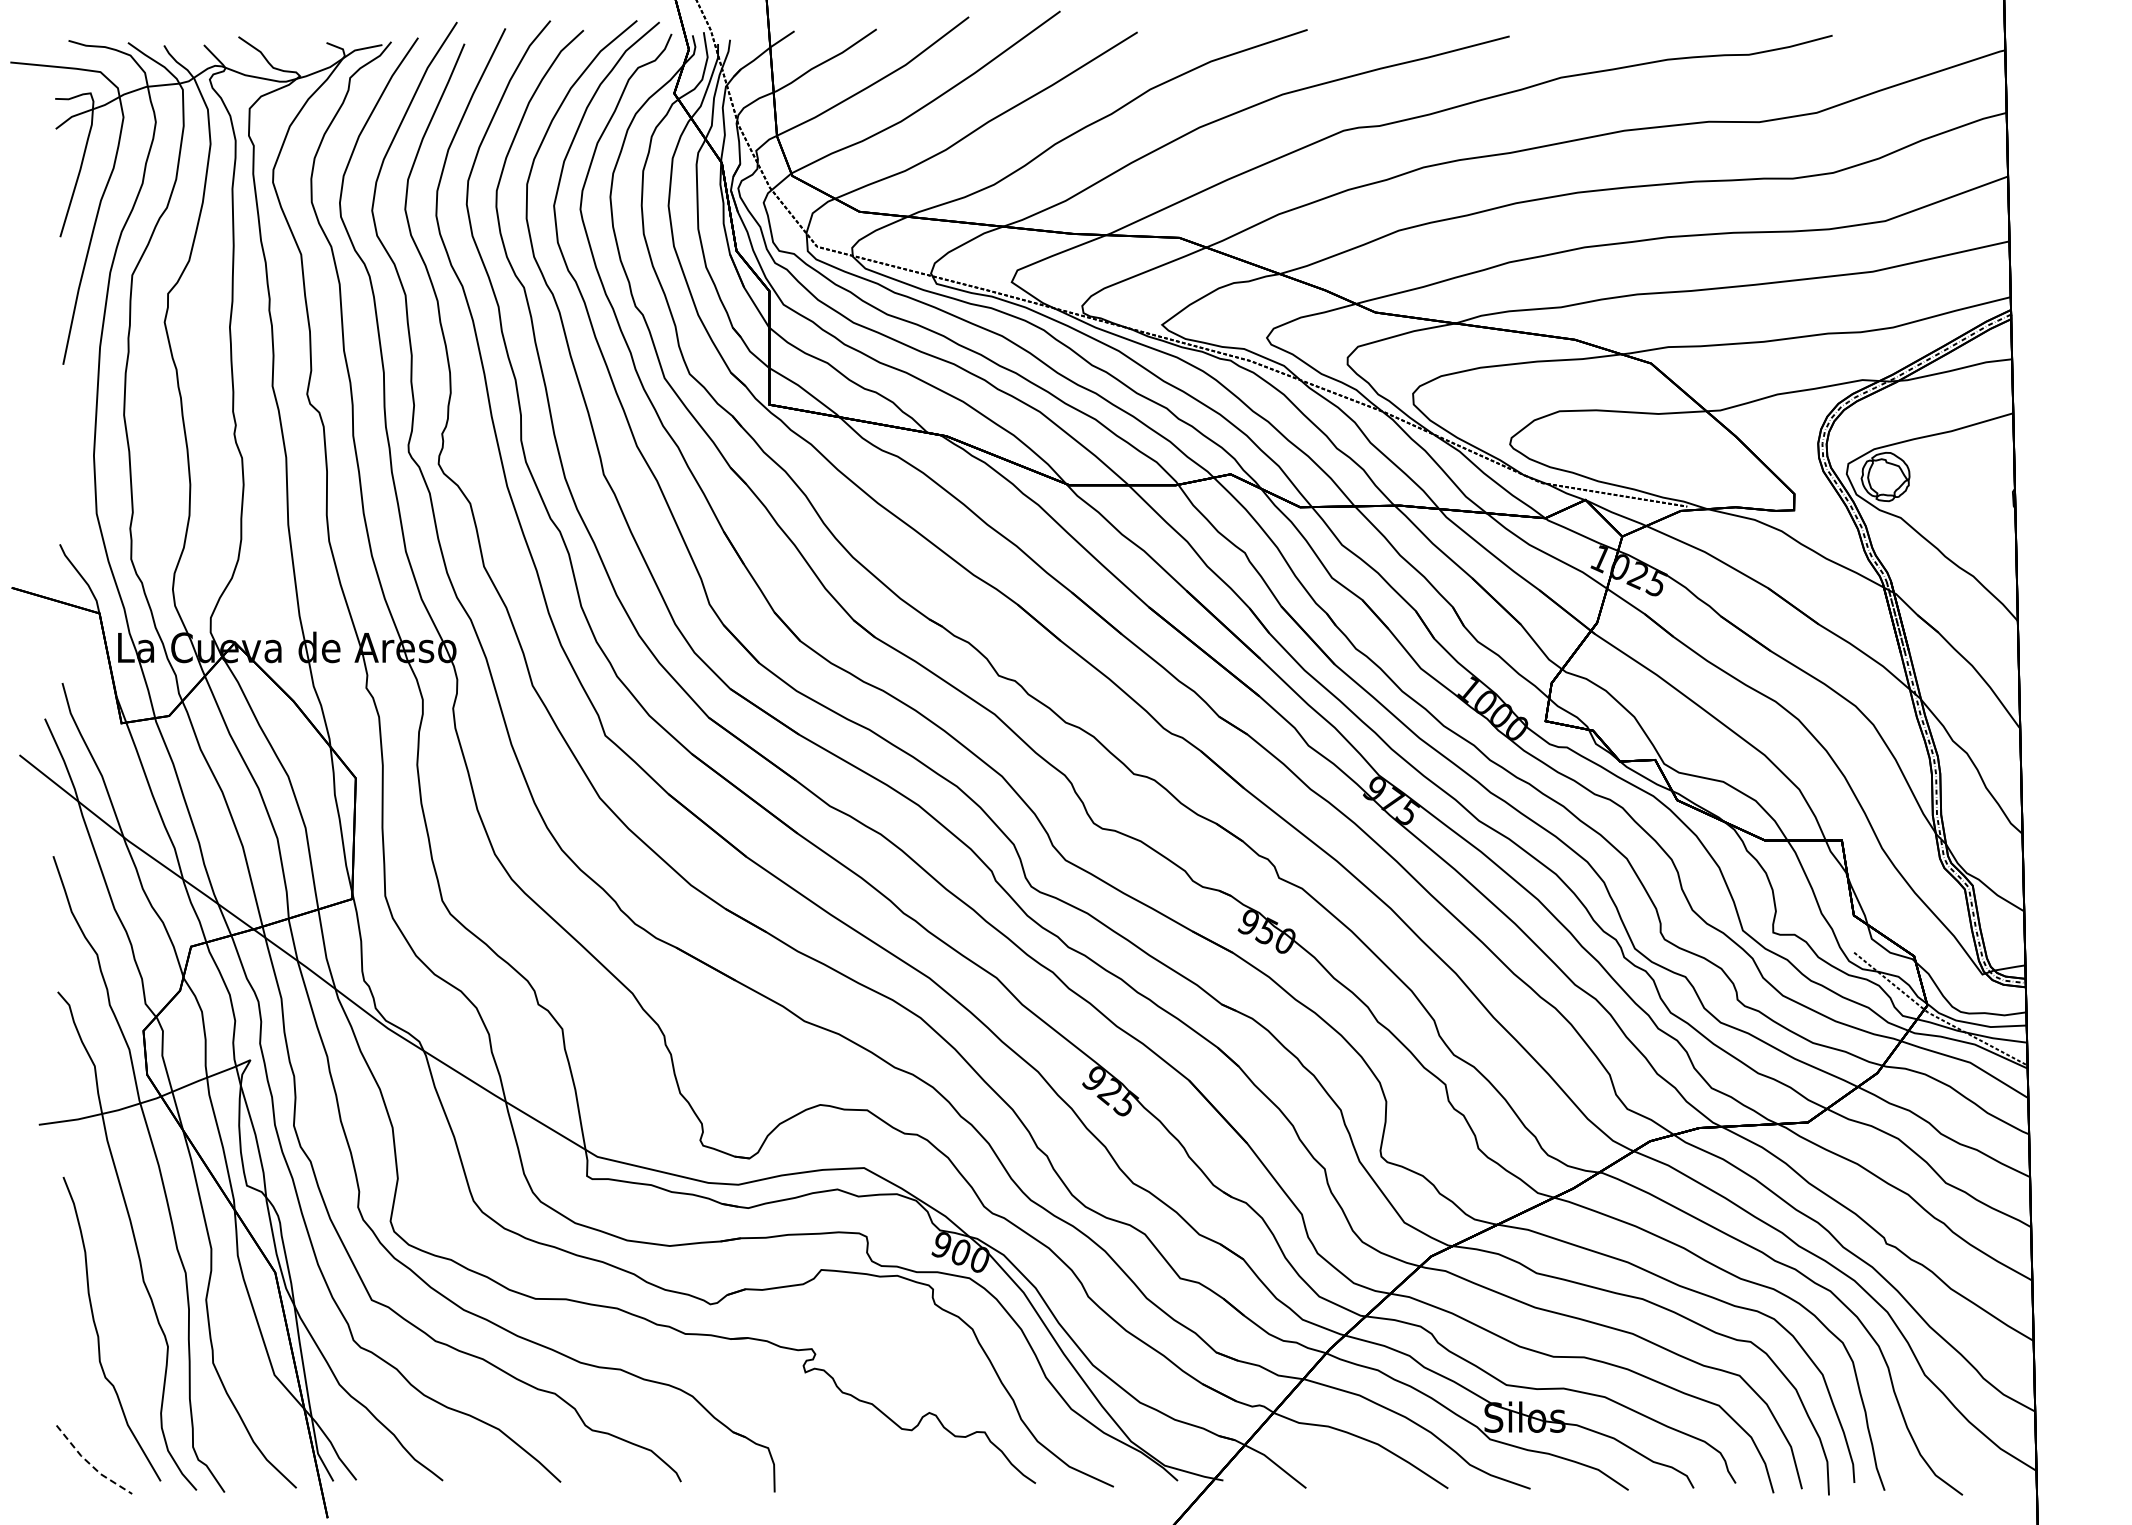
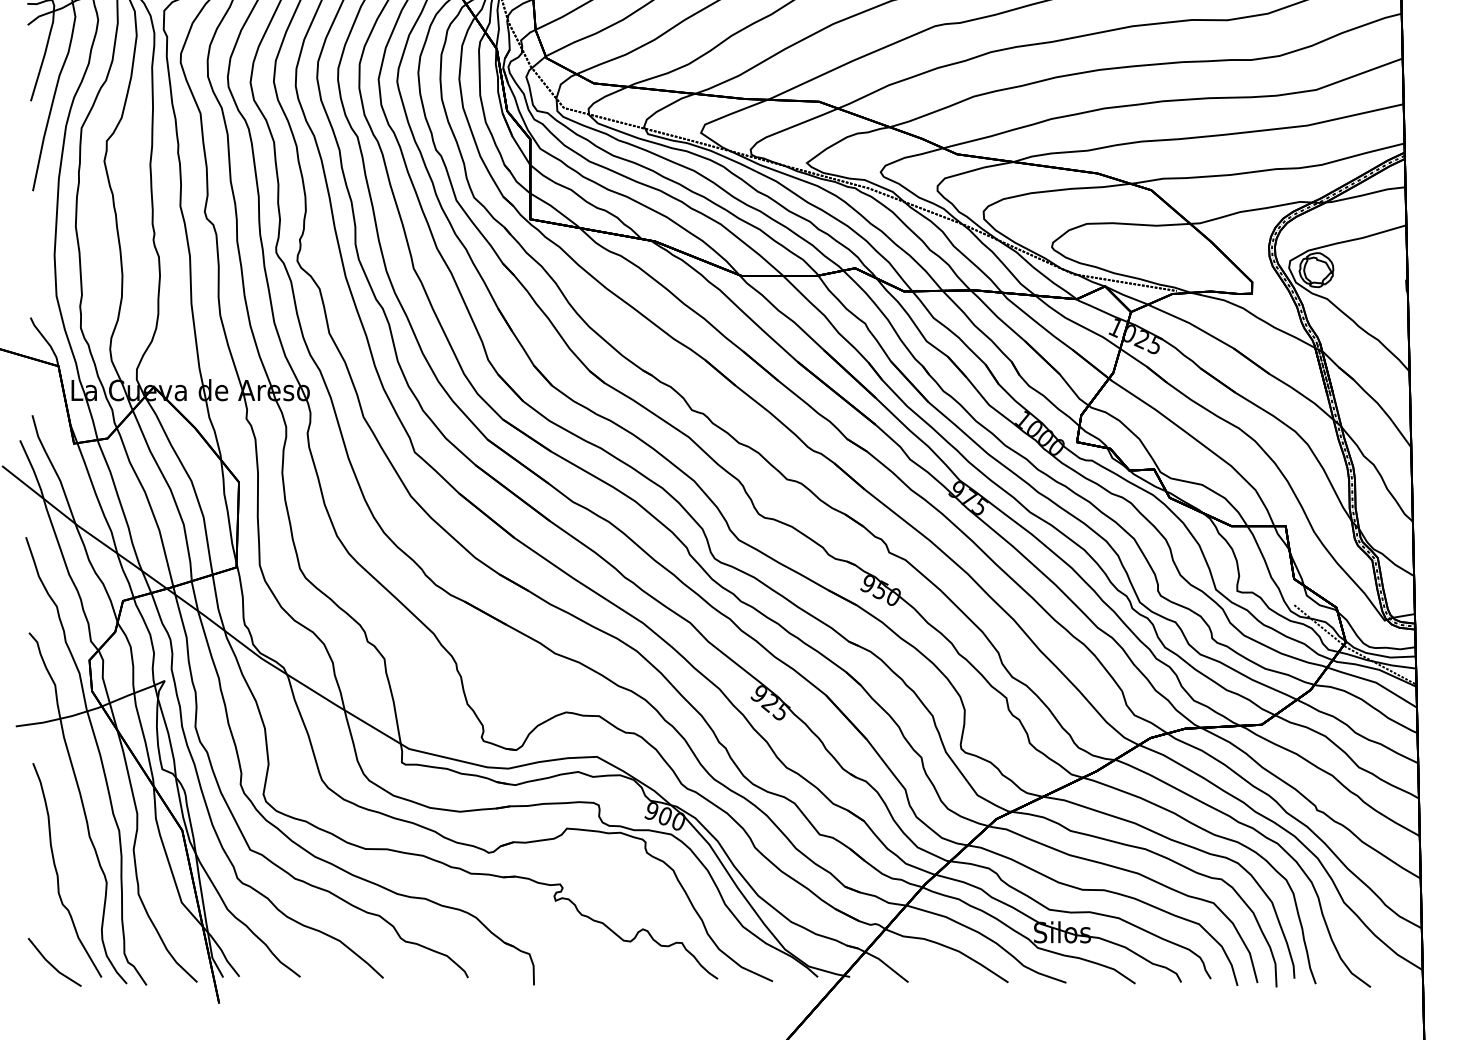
line: (90, 1464) -> (52, 965), dashed -> solid

